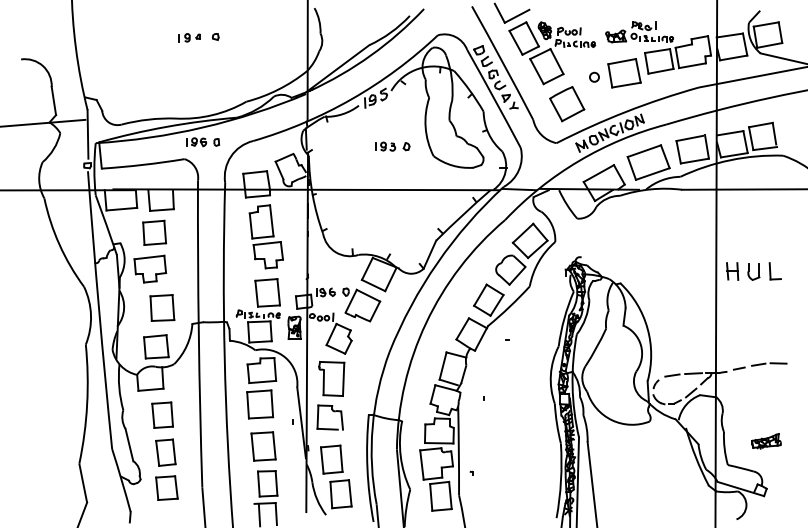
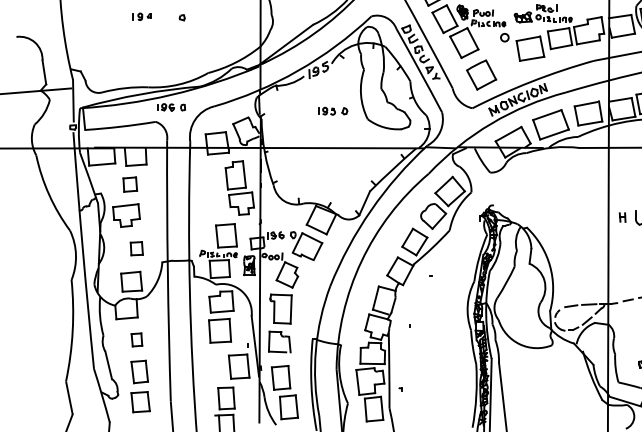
part: (189, 37) -> (142, 16), moved
circle: (594, 76) -> (504, 37), moved
part: (154, 232) -> (130, 184), size x0.7
part: (265, 236) -> (239, 187), moved
part: (732, 271) -> (622, 217), size x0.6
part: (162, 307) -> (136, 248), size x0.6
part: (162, 414) -> (136, 339), size x0.6
part: (263, 446) -> (239, 366), moved

